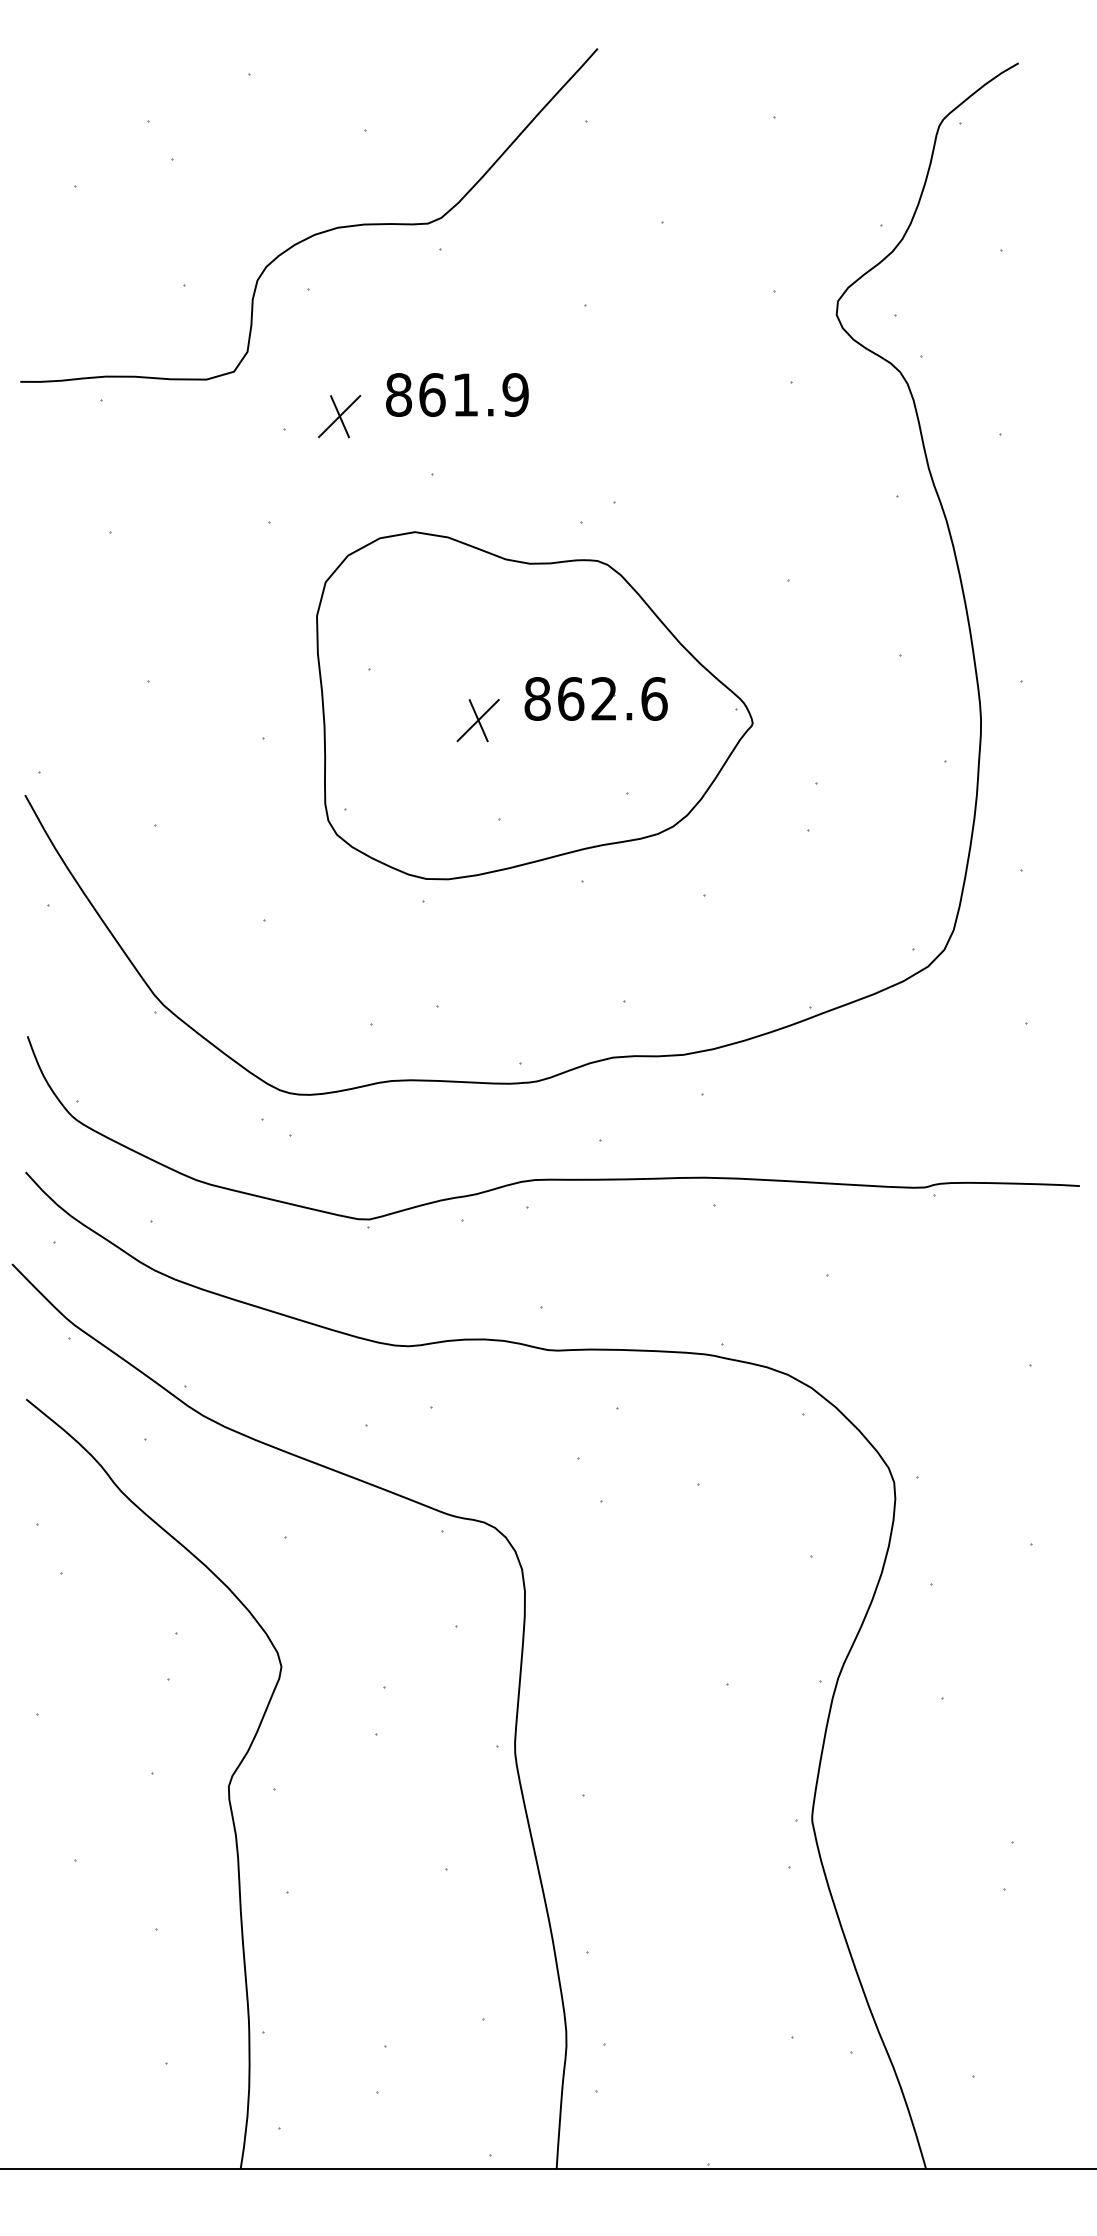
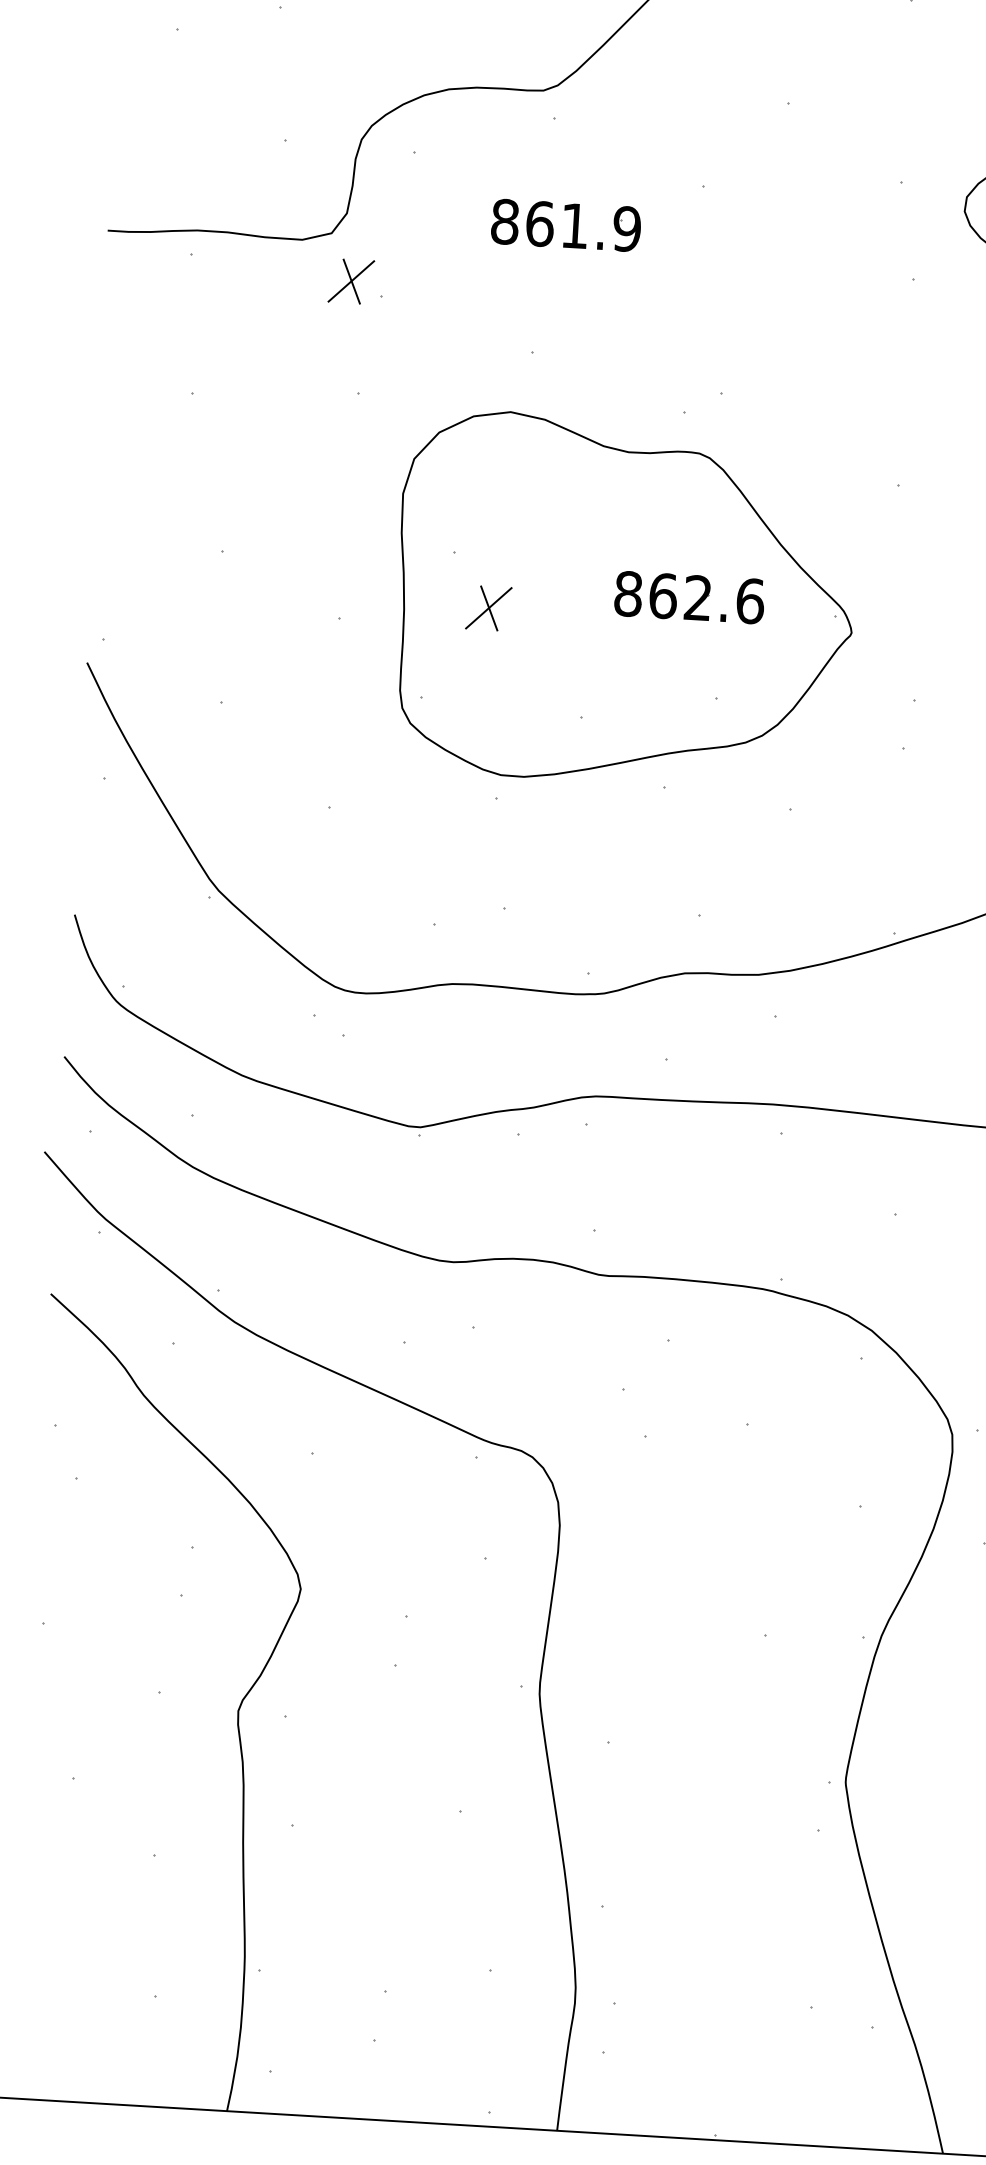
part: (464, 394) -> (573, 225), moved
part: (339, 416) -> (351, 281), moved
part: (477, 720) -> (488, 608), moved

